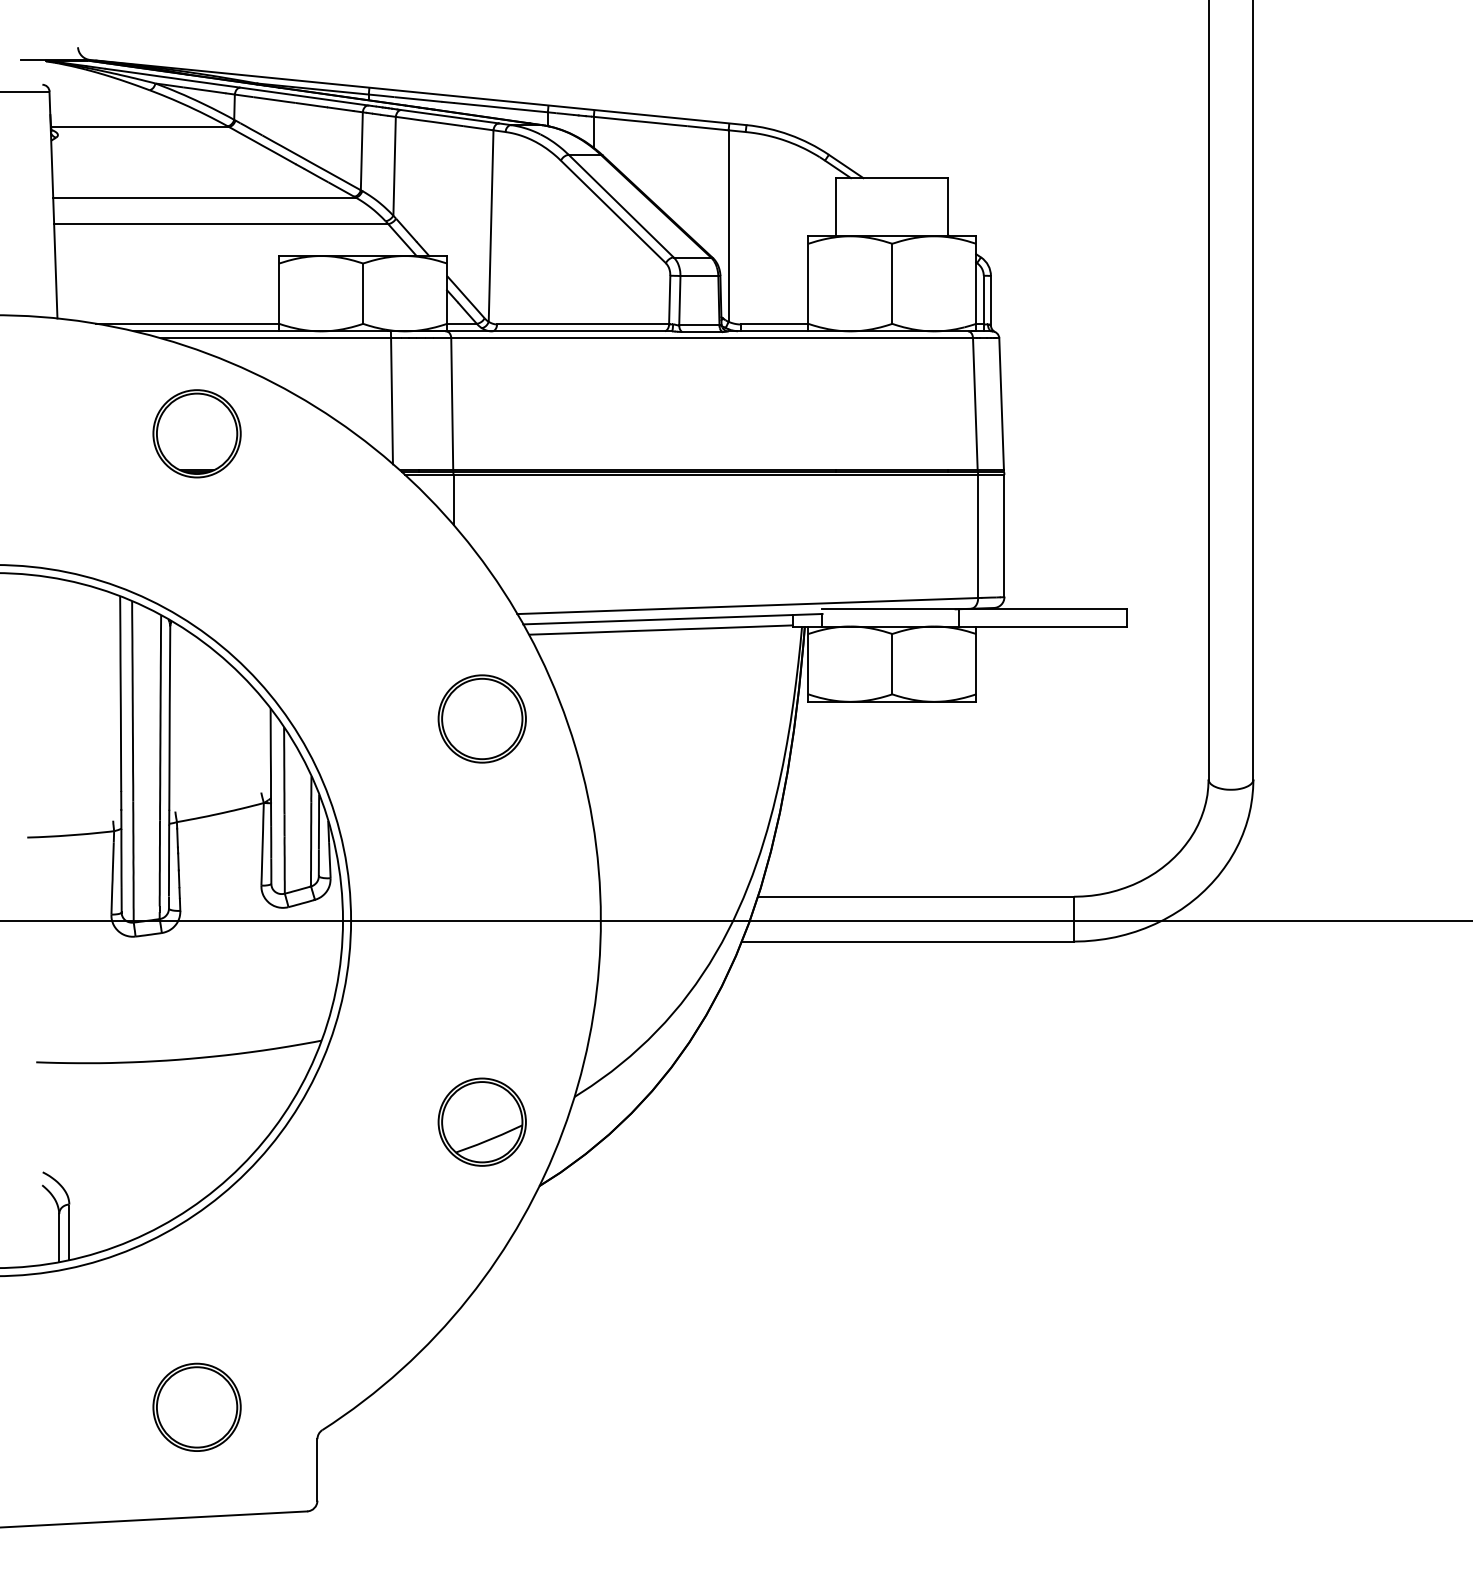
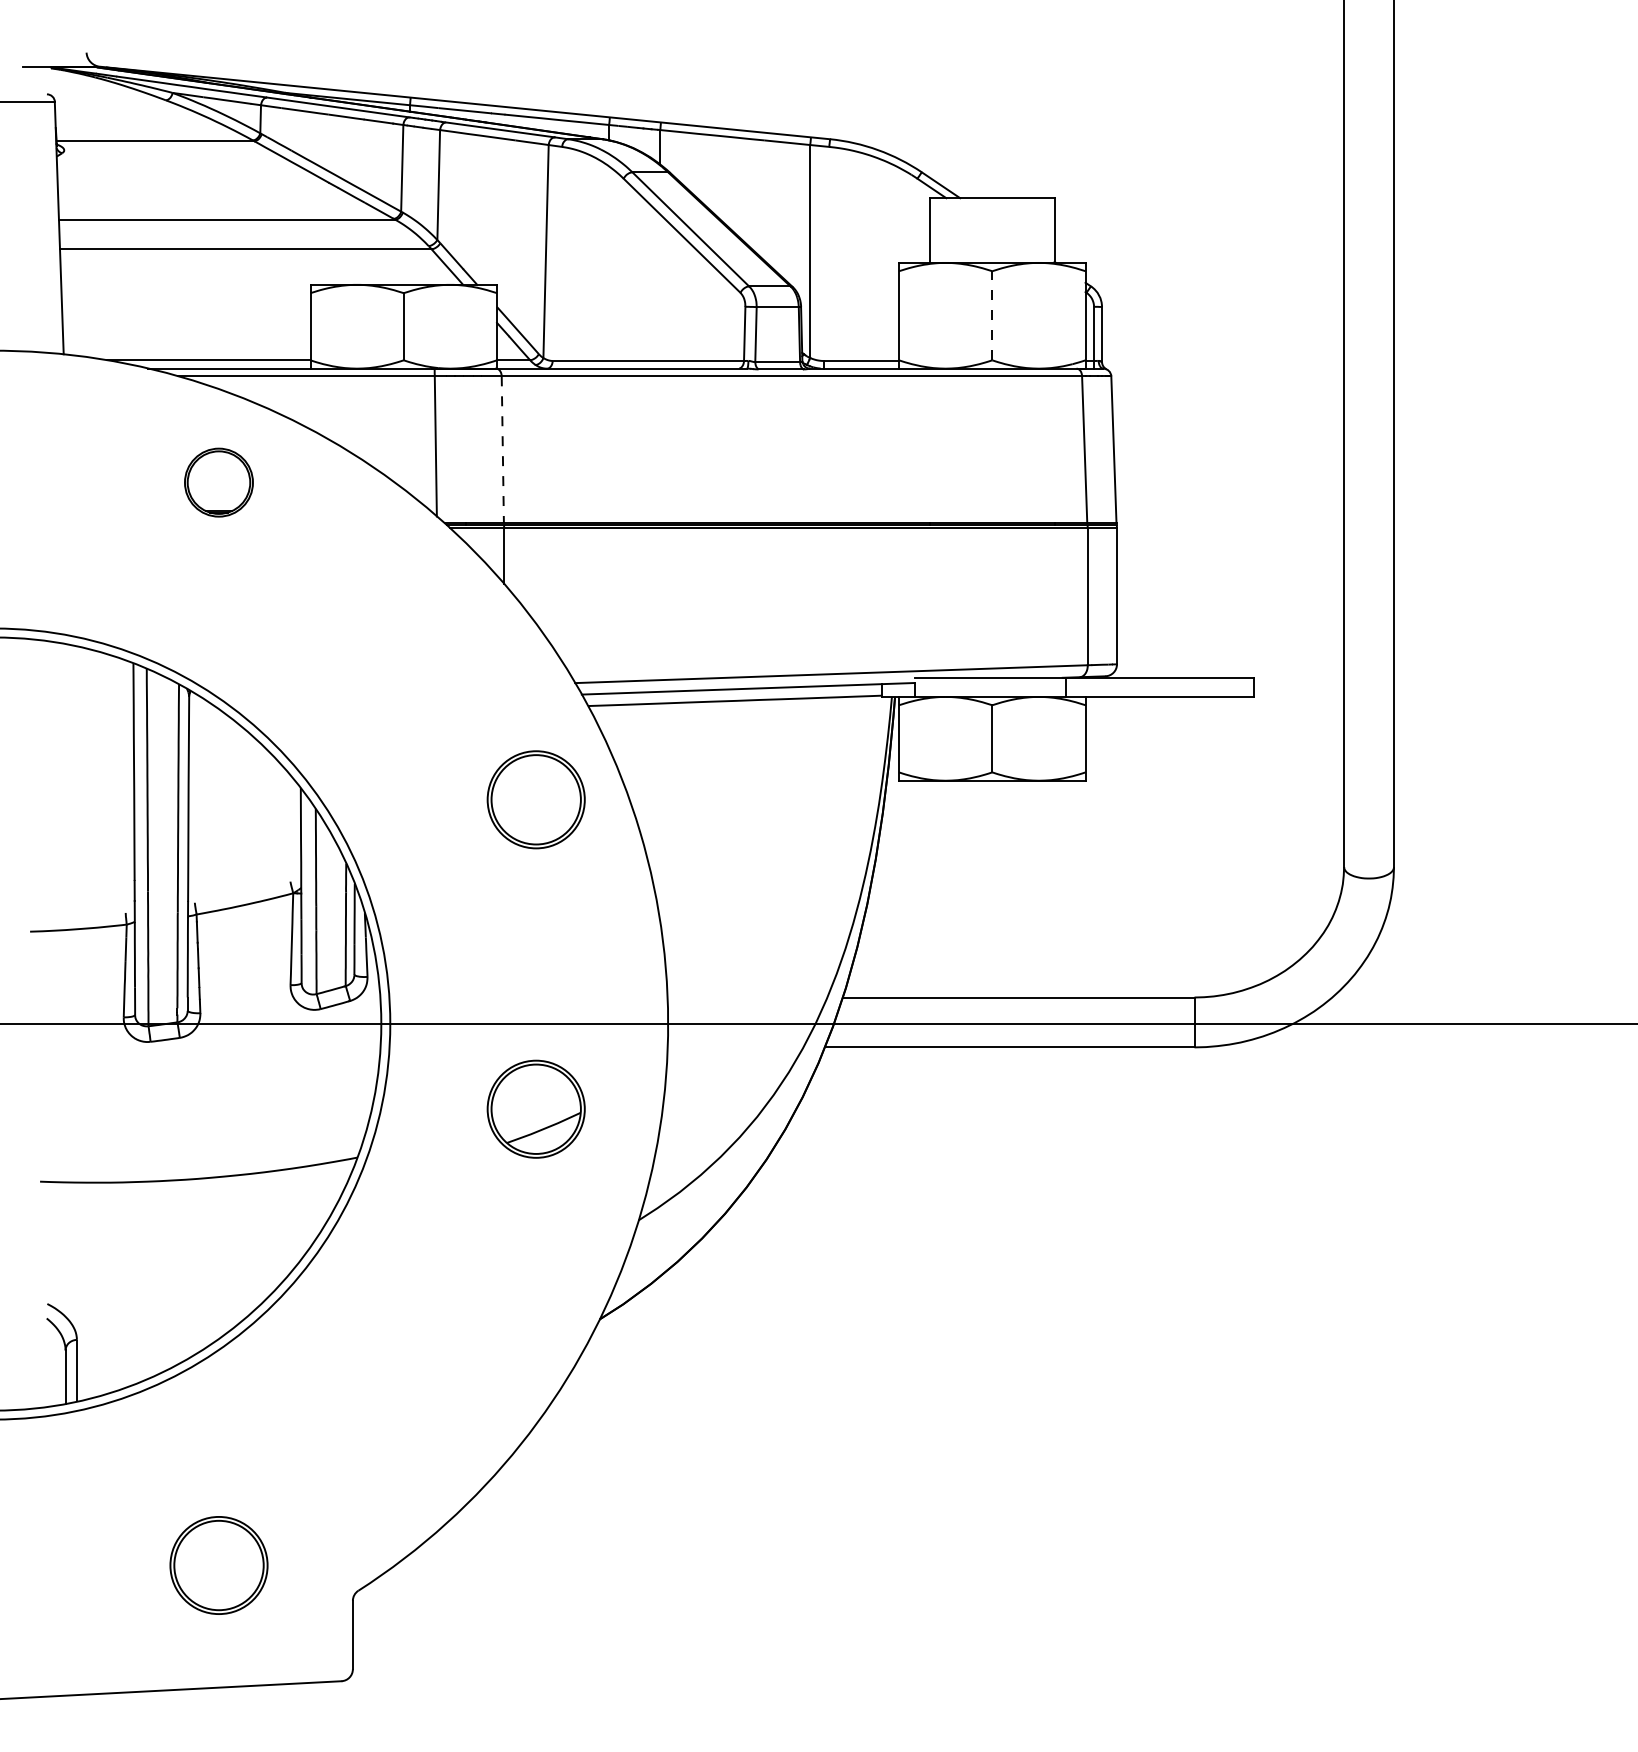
line: (892, 283) -> (992, 315), solid -> dashed
line: (452, 404) -> (503, 449), solid -> dashed
part: (196, 433) -> (218, 482), size x0.7
part: (481, 1121) -> (535, 1108), moved

